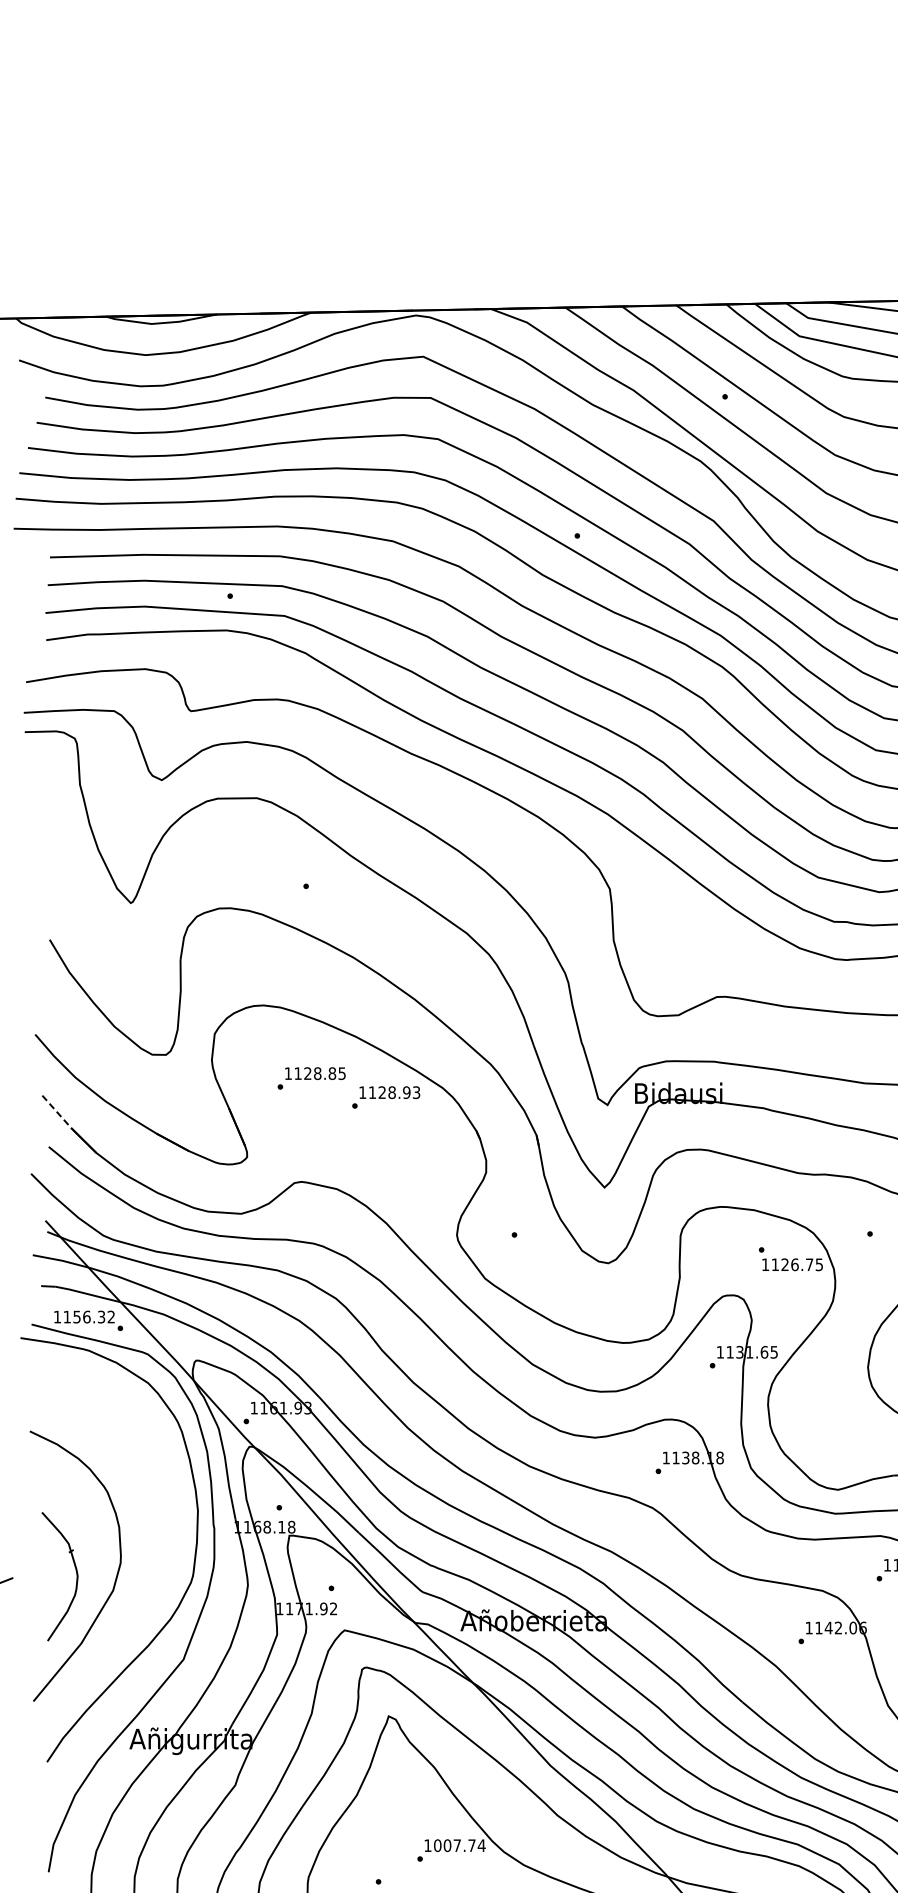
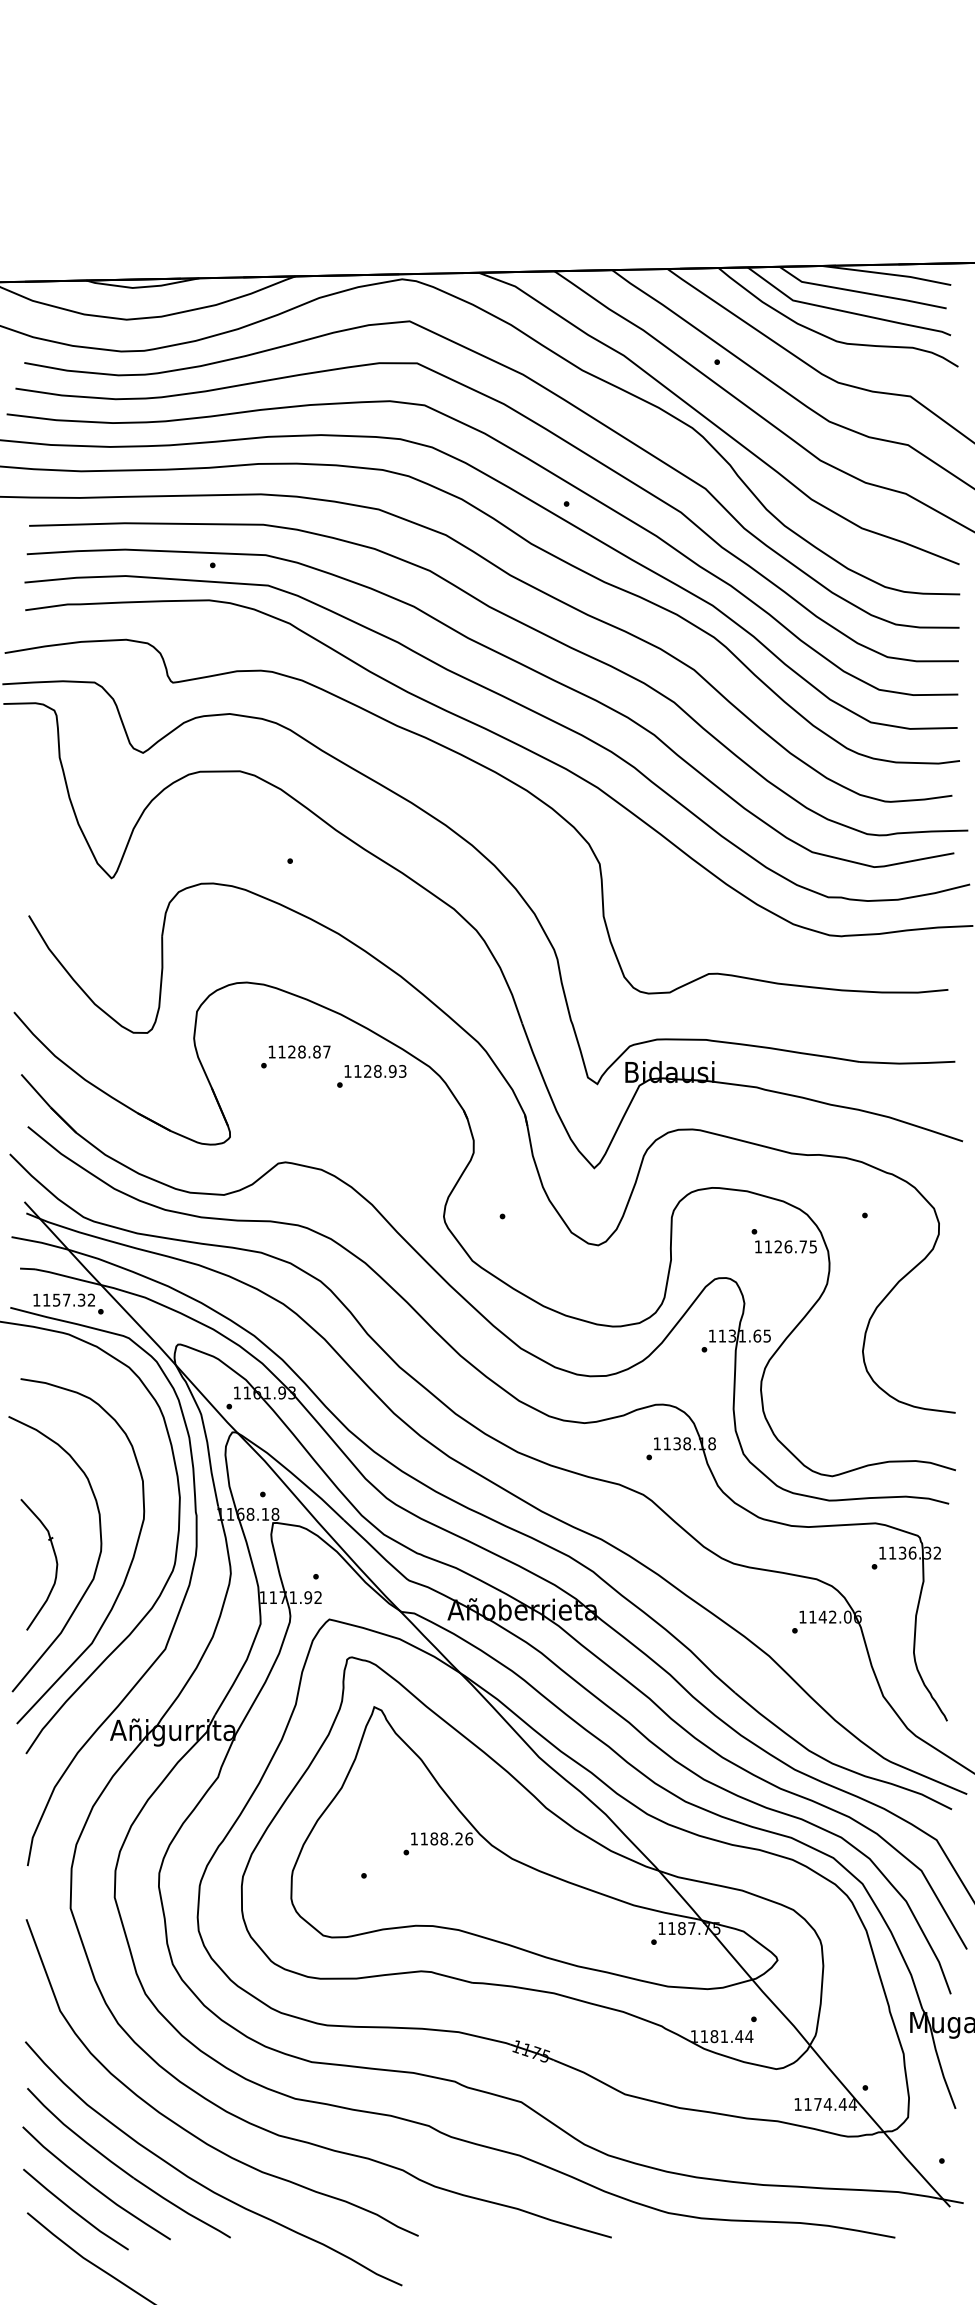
text: (341, 1073) -> (326, 1051), 1128.85 -> 1128.87
line: (57, 1112) -> (36, 1091), dashed -> solid
text: (86, 1316) -> (66, 1299), 1156.32 -> 1157.32
curve: (147, 1579) -> (128, 1567), added
text: (459, 1845) -> (446, 1838), 1007.74 -> 1188.26

